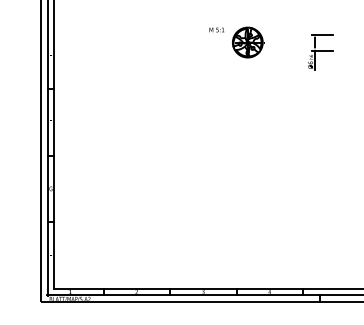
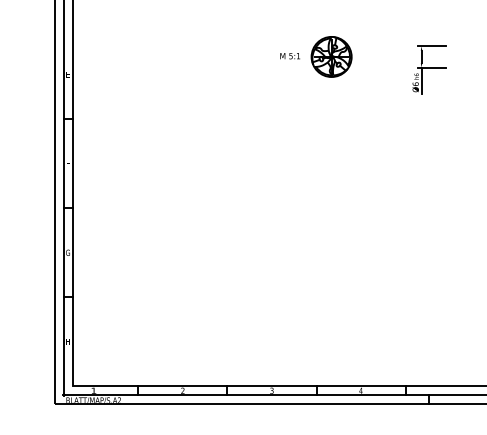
text: (216, 29) -> (289, 55), moved

